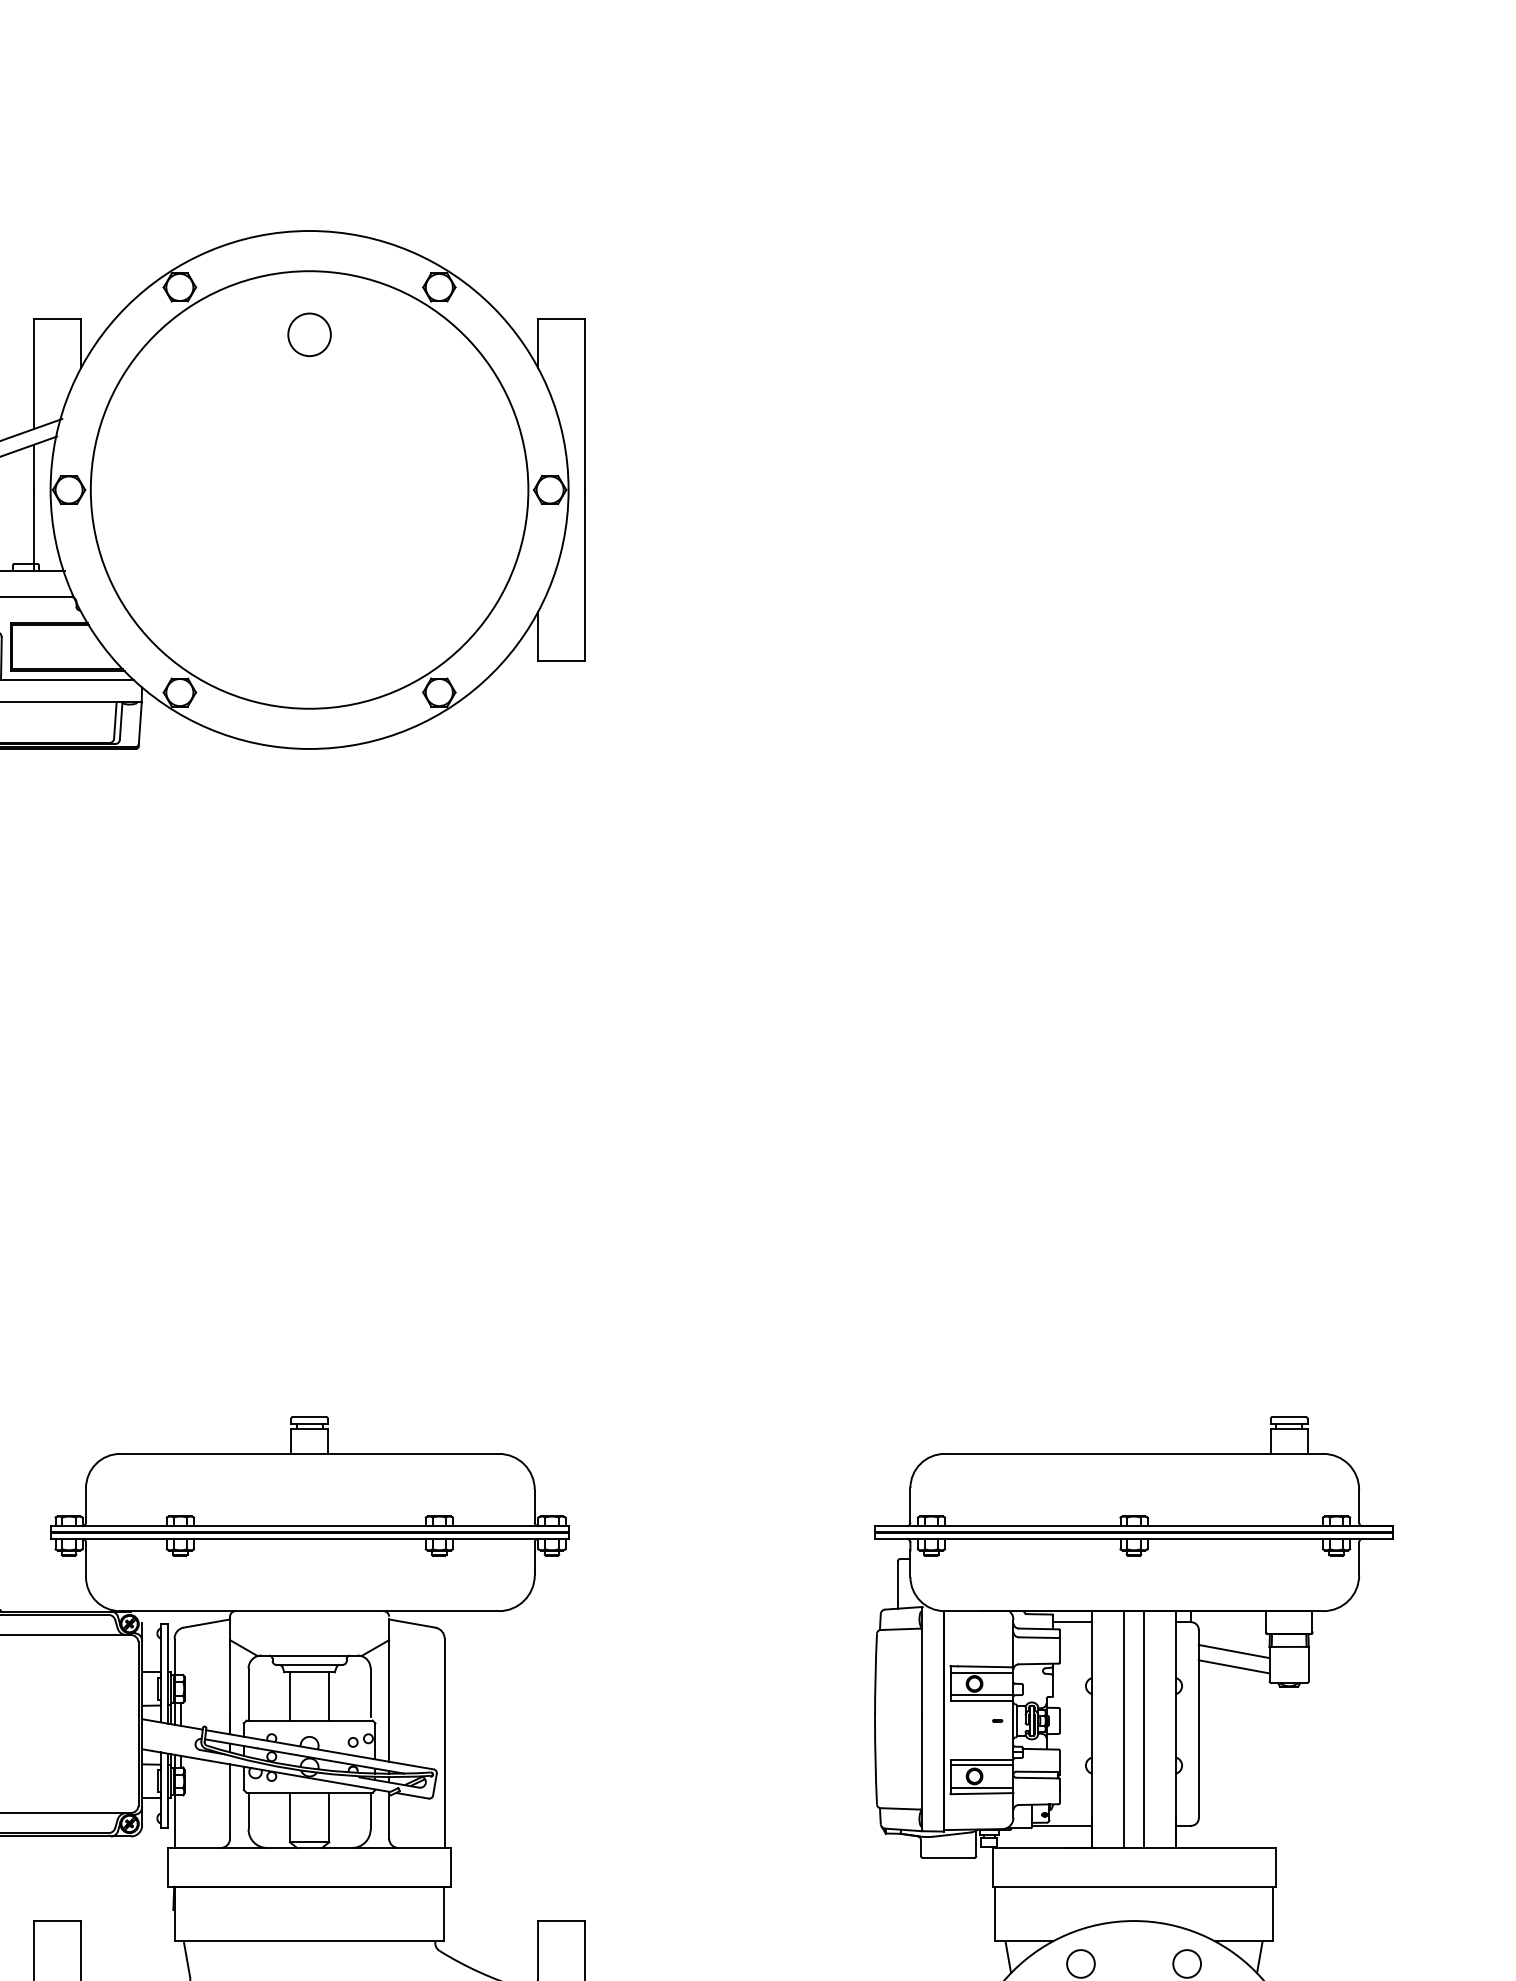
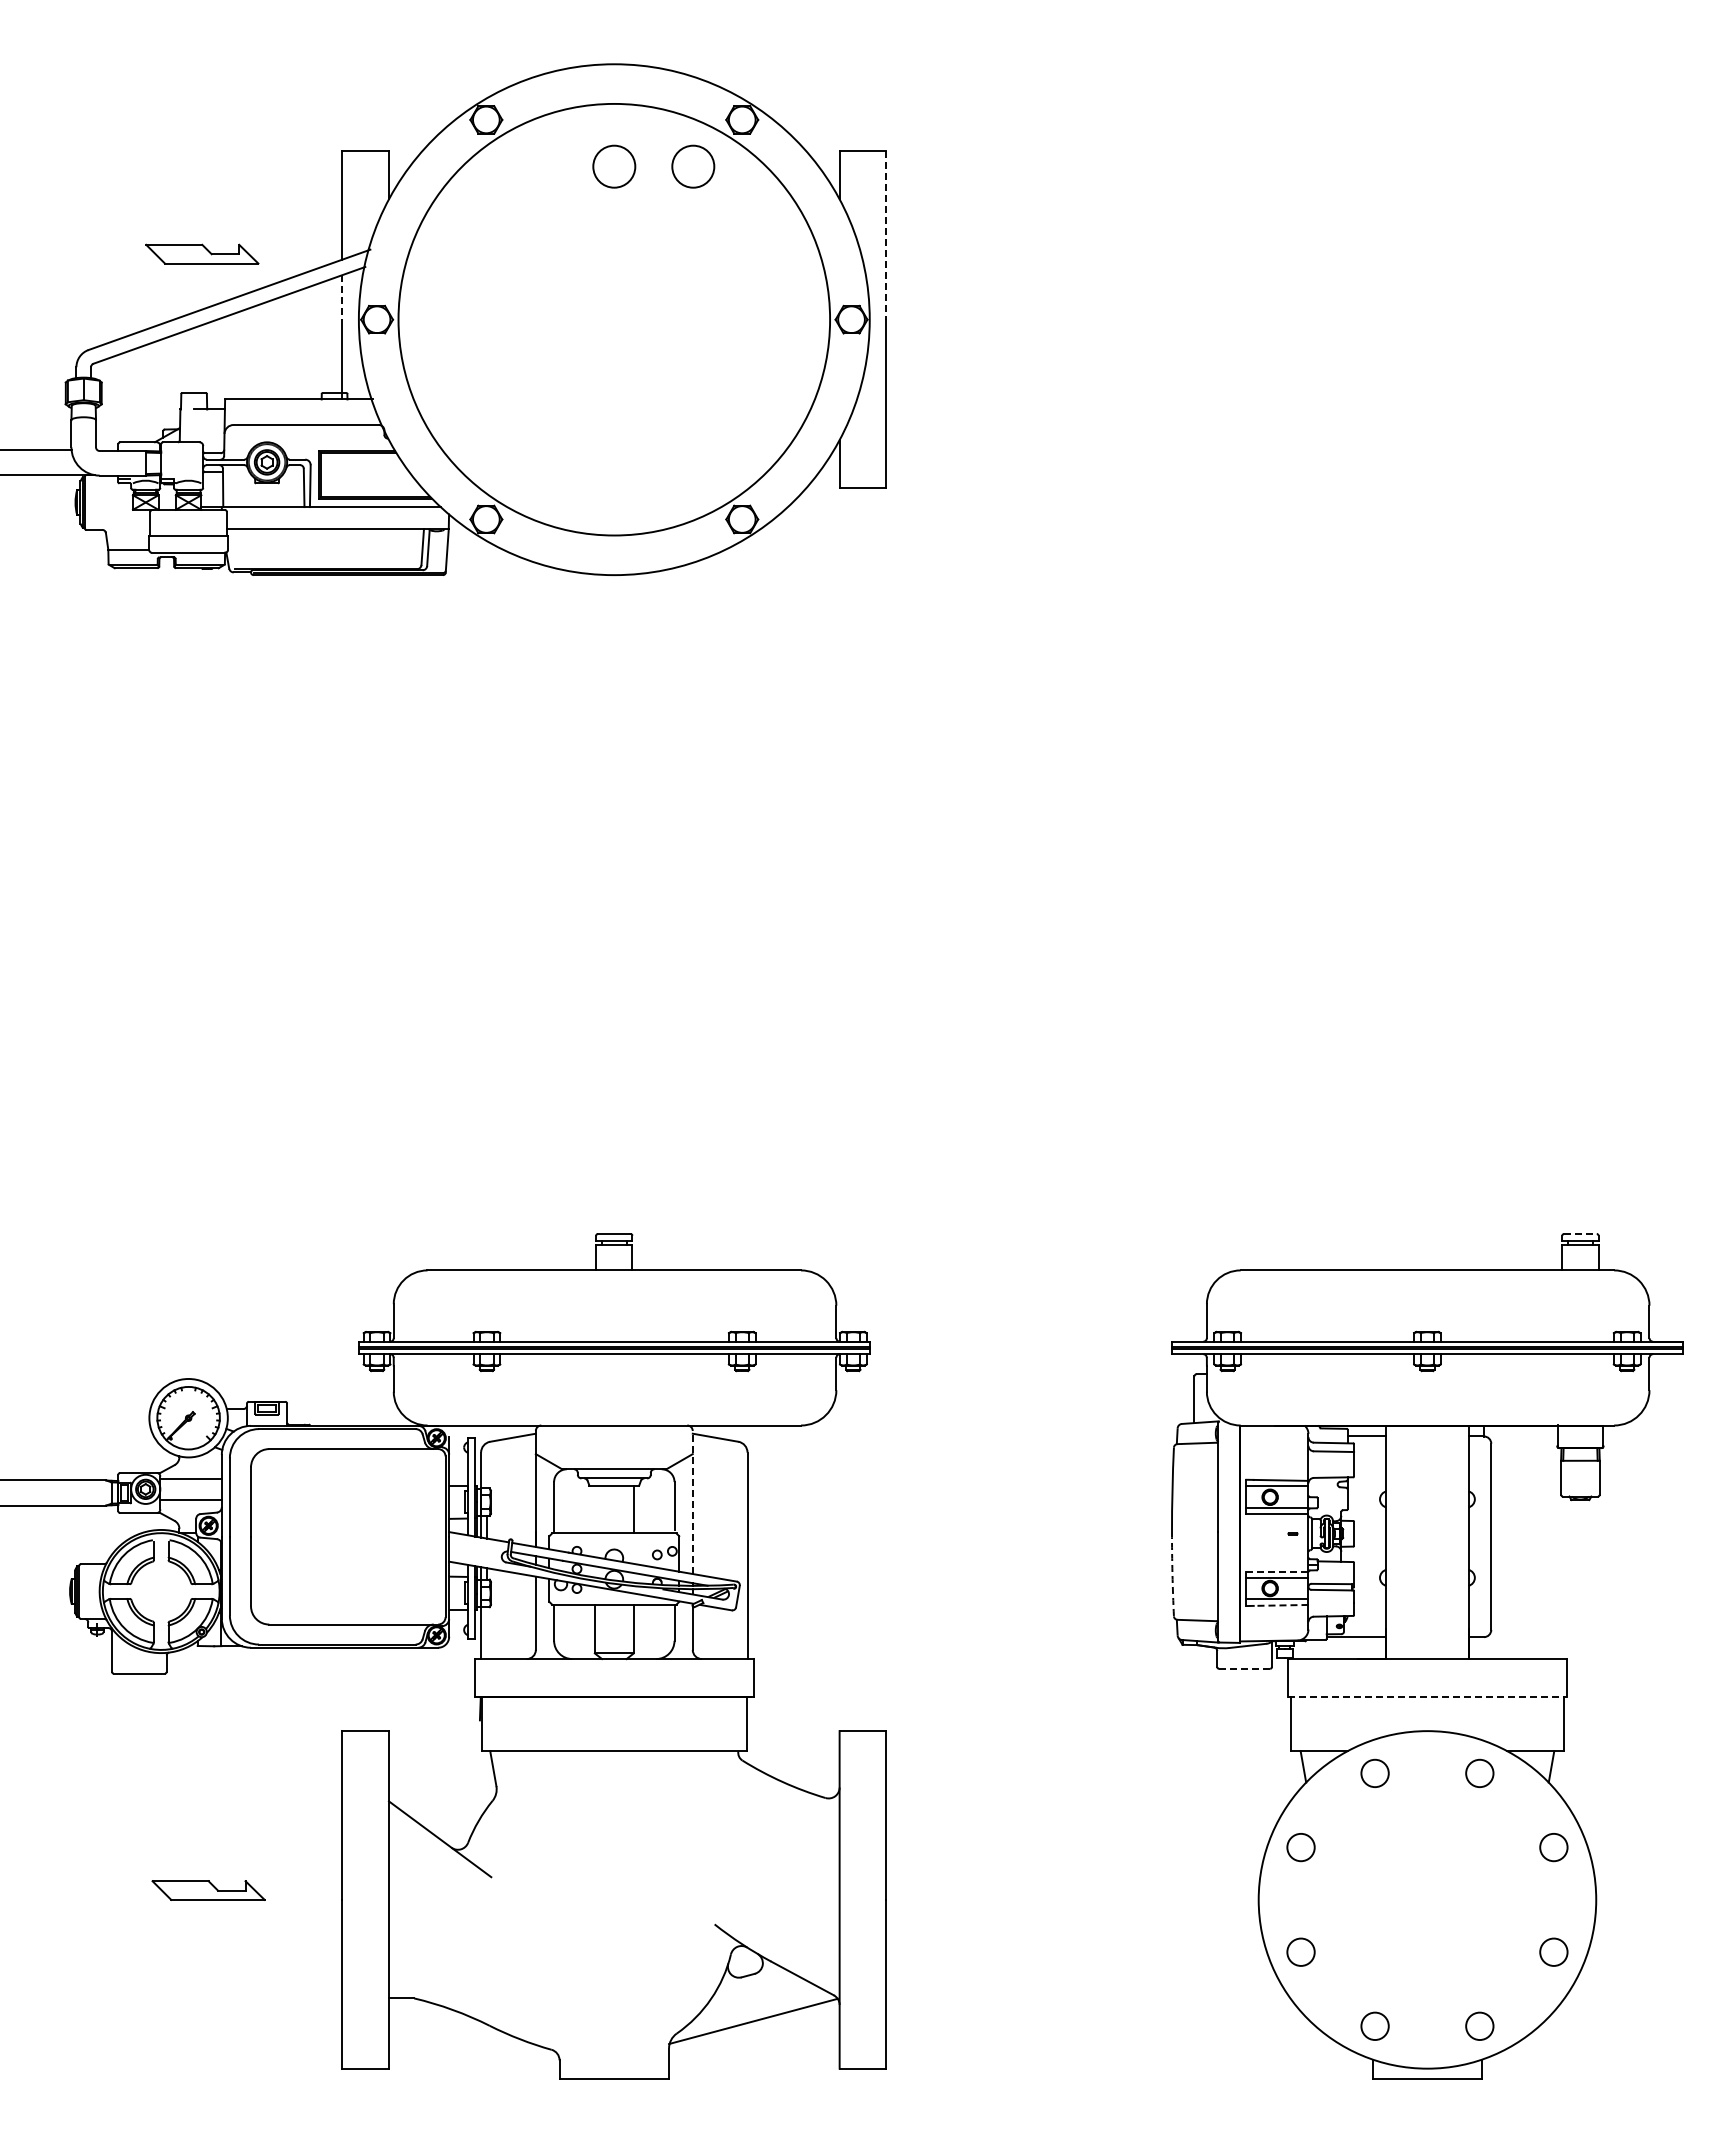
circle: (389, 334) -> (693, 166), added
line: (585, 404) -> (886, 235), solid -> dashed
line: (34, 467) -> (342, 297), solid -> dashed
line: (1289, 1416) -> (1580, 1233), solid -> dashed
line: (1234, 1650) -> (1526, 1464), removed
line: (1234, 1665) -> (1526, 1479), removed
line: (388, 1690) -> (692, 1503), solid -> dashed
line: (289, 1696) -> (594, 1509), removed
line: (1123, 1730) -> (1417, 1543), removed
line: (1144, 1730) -> (1437, 1543), removed
line: (980, 1760) -> (1276, 1572), solid -> dashed
arc: (875, 1762) -> (1172, 1574), solid -> dashed
line: (985, 1793) -> (1280, 1605), solid -> dashed
line: (948, 1857) -> (1244, 1668), solid -> dashed
line: (1134, 1886) -> (1427, 1697), solid -> dashed

